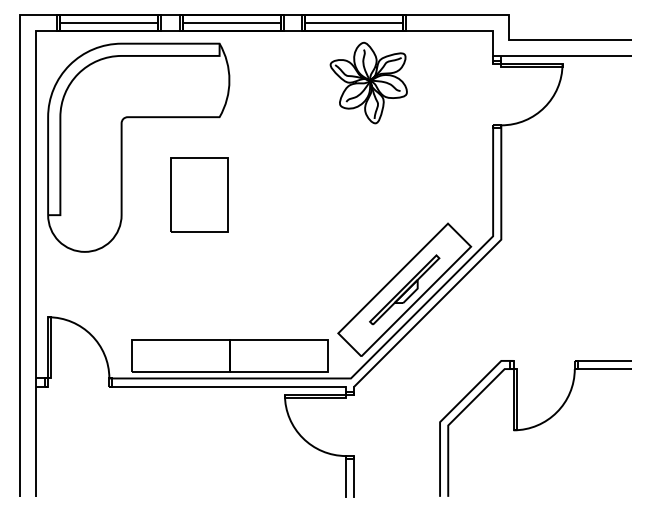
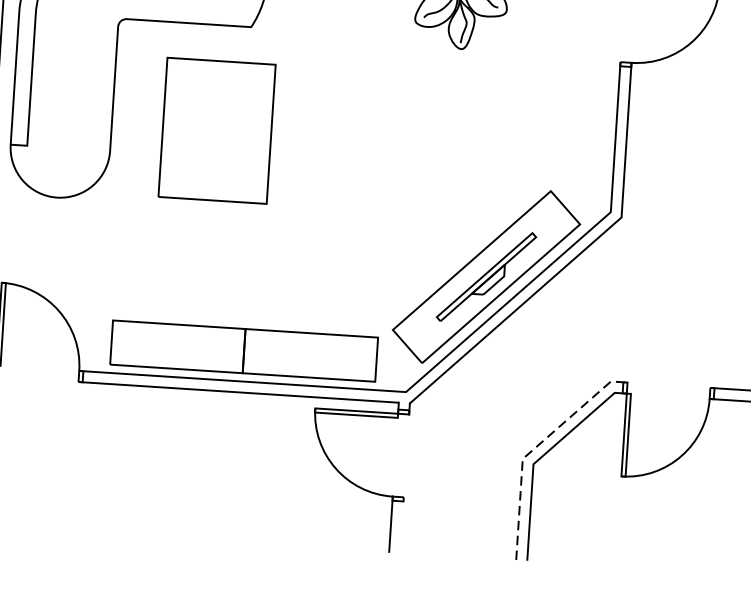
part: (199, 194) -> (217, 129), size x1.4
line: (449, 413) -> (536, 448), solid -> dashed
line: (354, 476) -> (402, 525), removed

